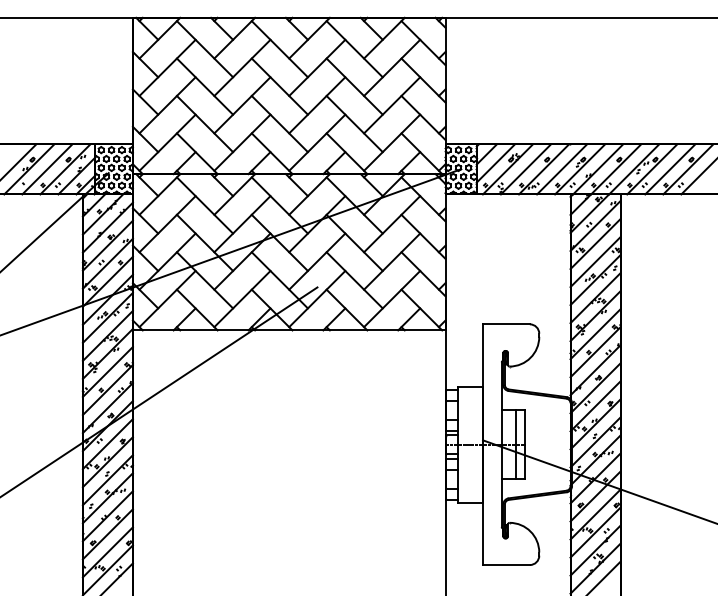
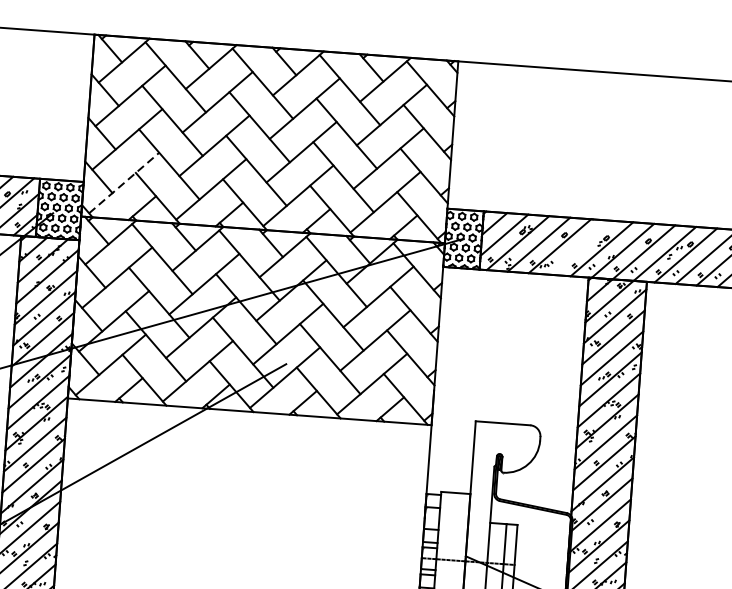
line: (167, 142) -> (124, 182), solid -> dashed
line: (562, 169) -> (581, 247), removed

